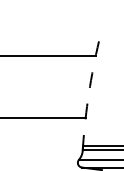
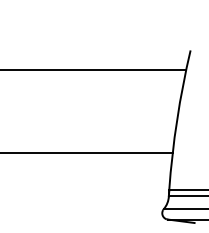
arc: (89, 92) -> (177, 119), dashed -> solid

